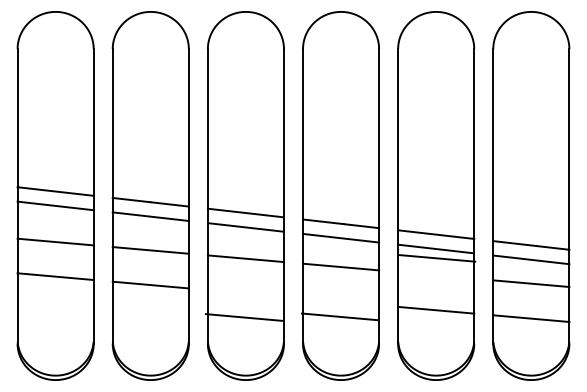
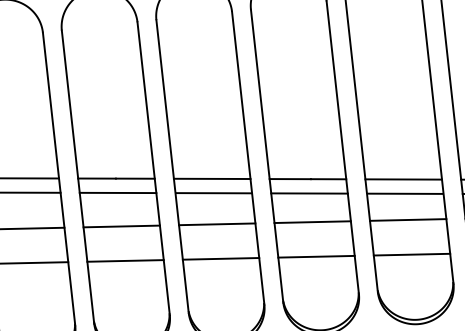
line: (437, 258) -> (408, 220), moved
line: (340, 316) -> (316, 256), moved
line: (243, 317) -> (220, 258), moved

